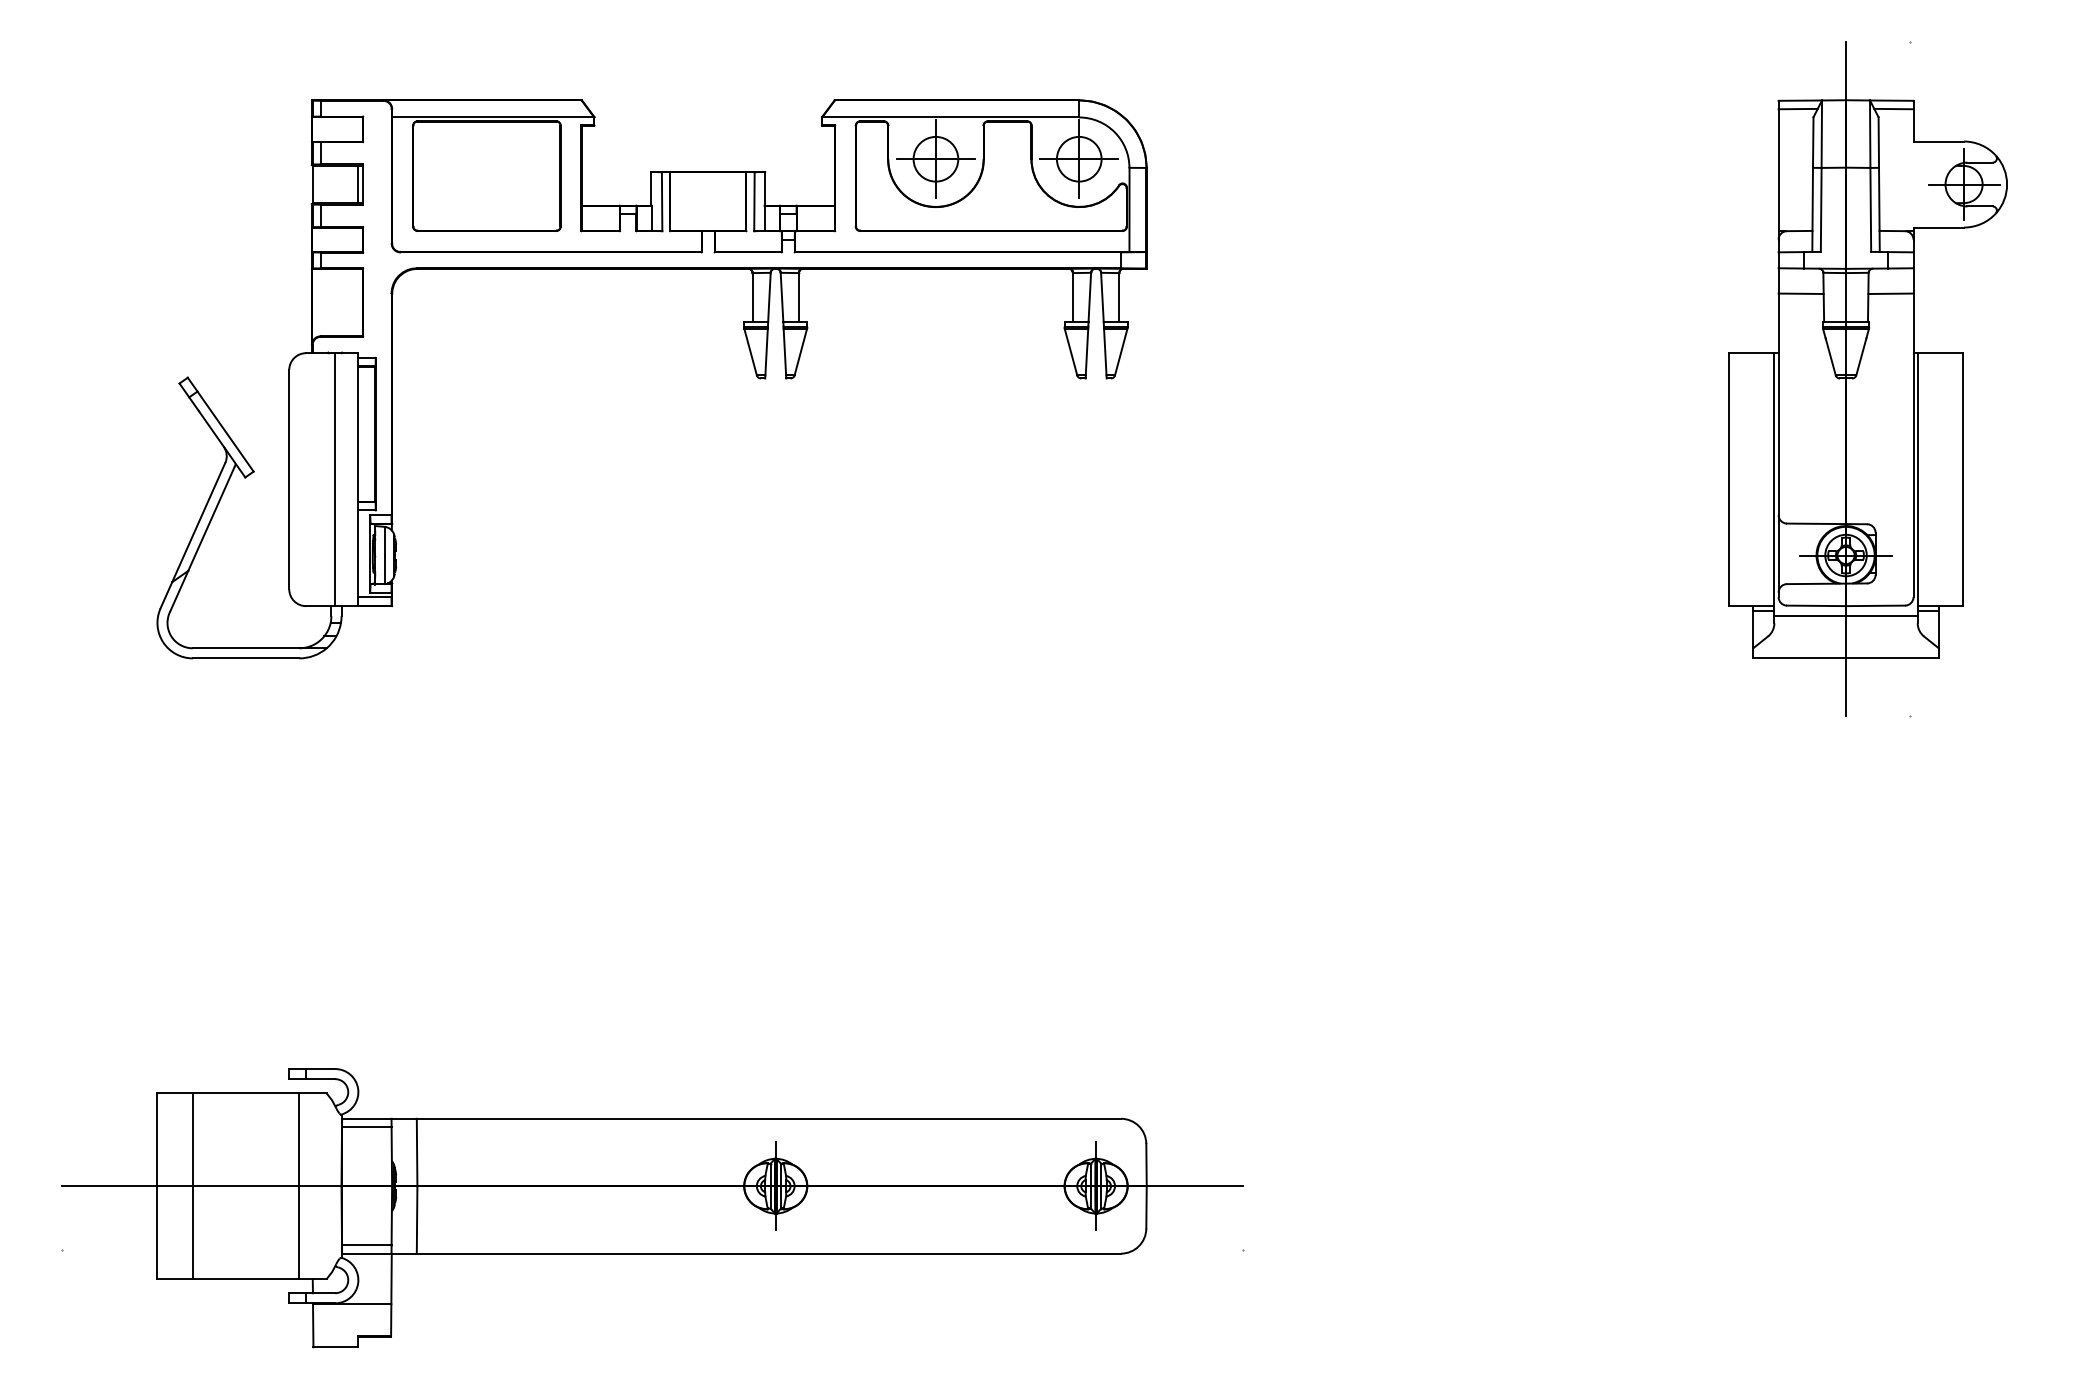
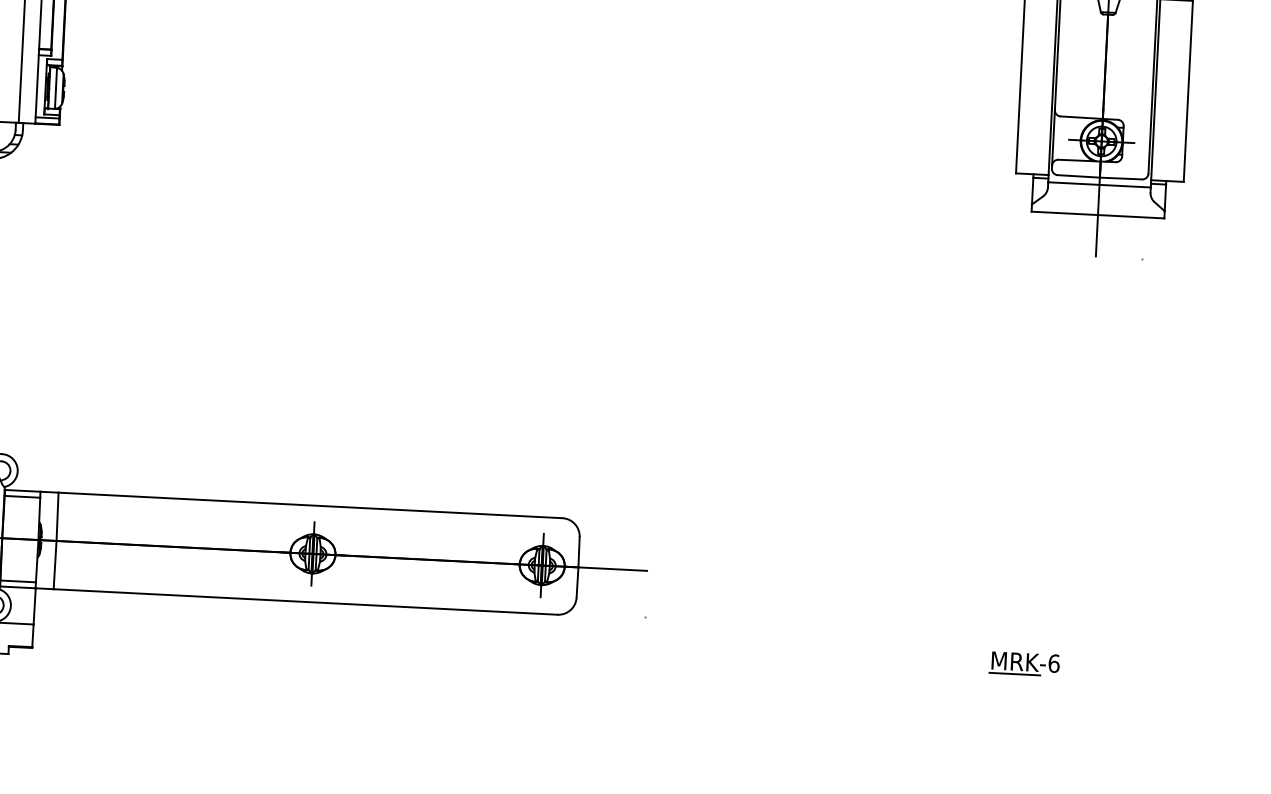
part: (1775, 1288) -> (1024, 663), added

